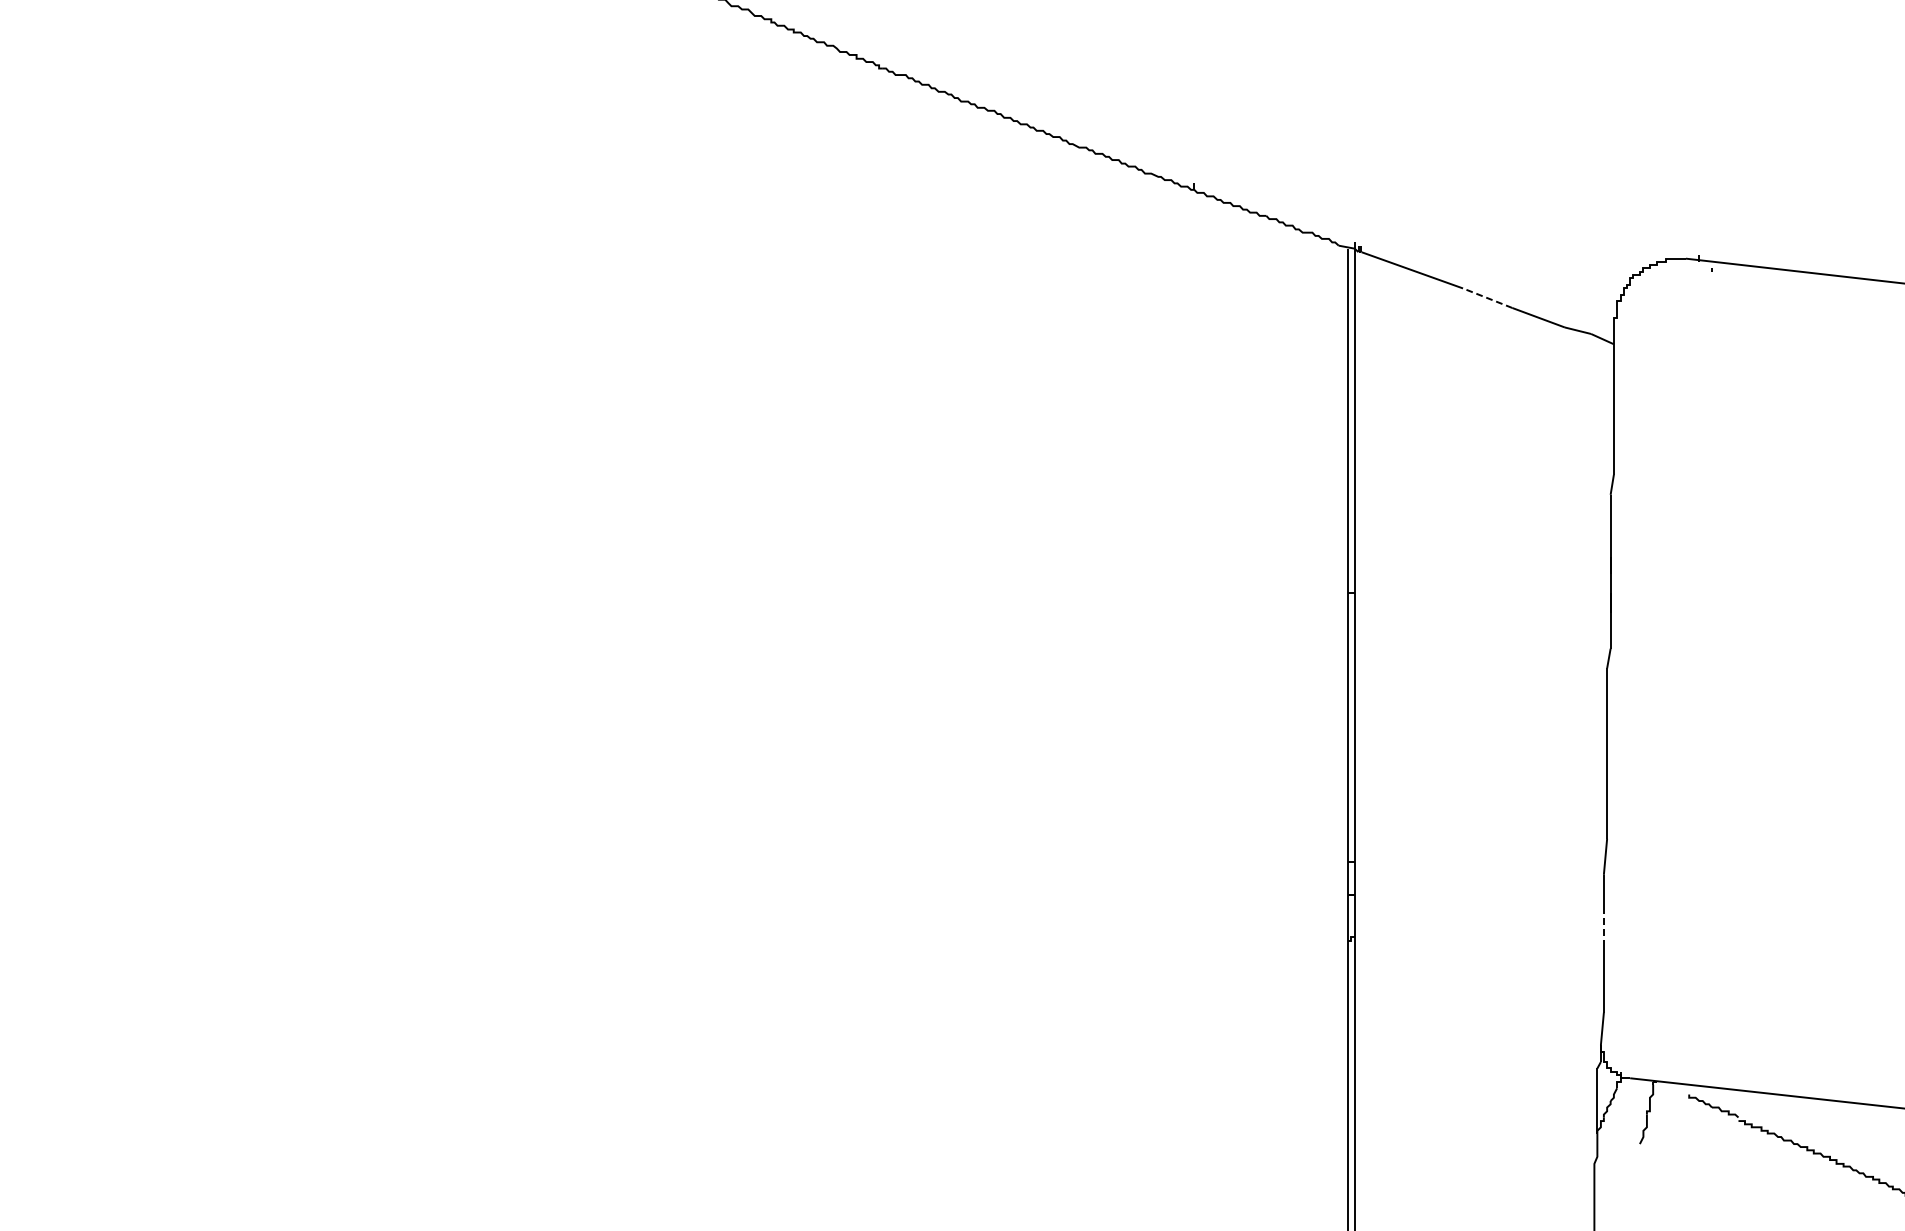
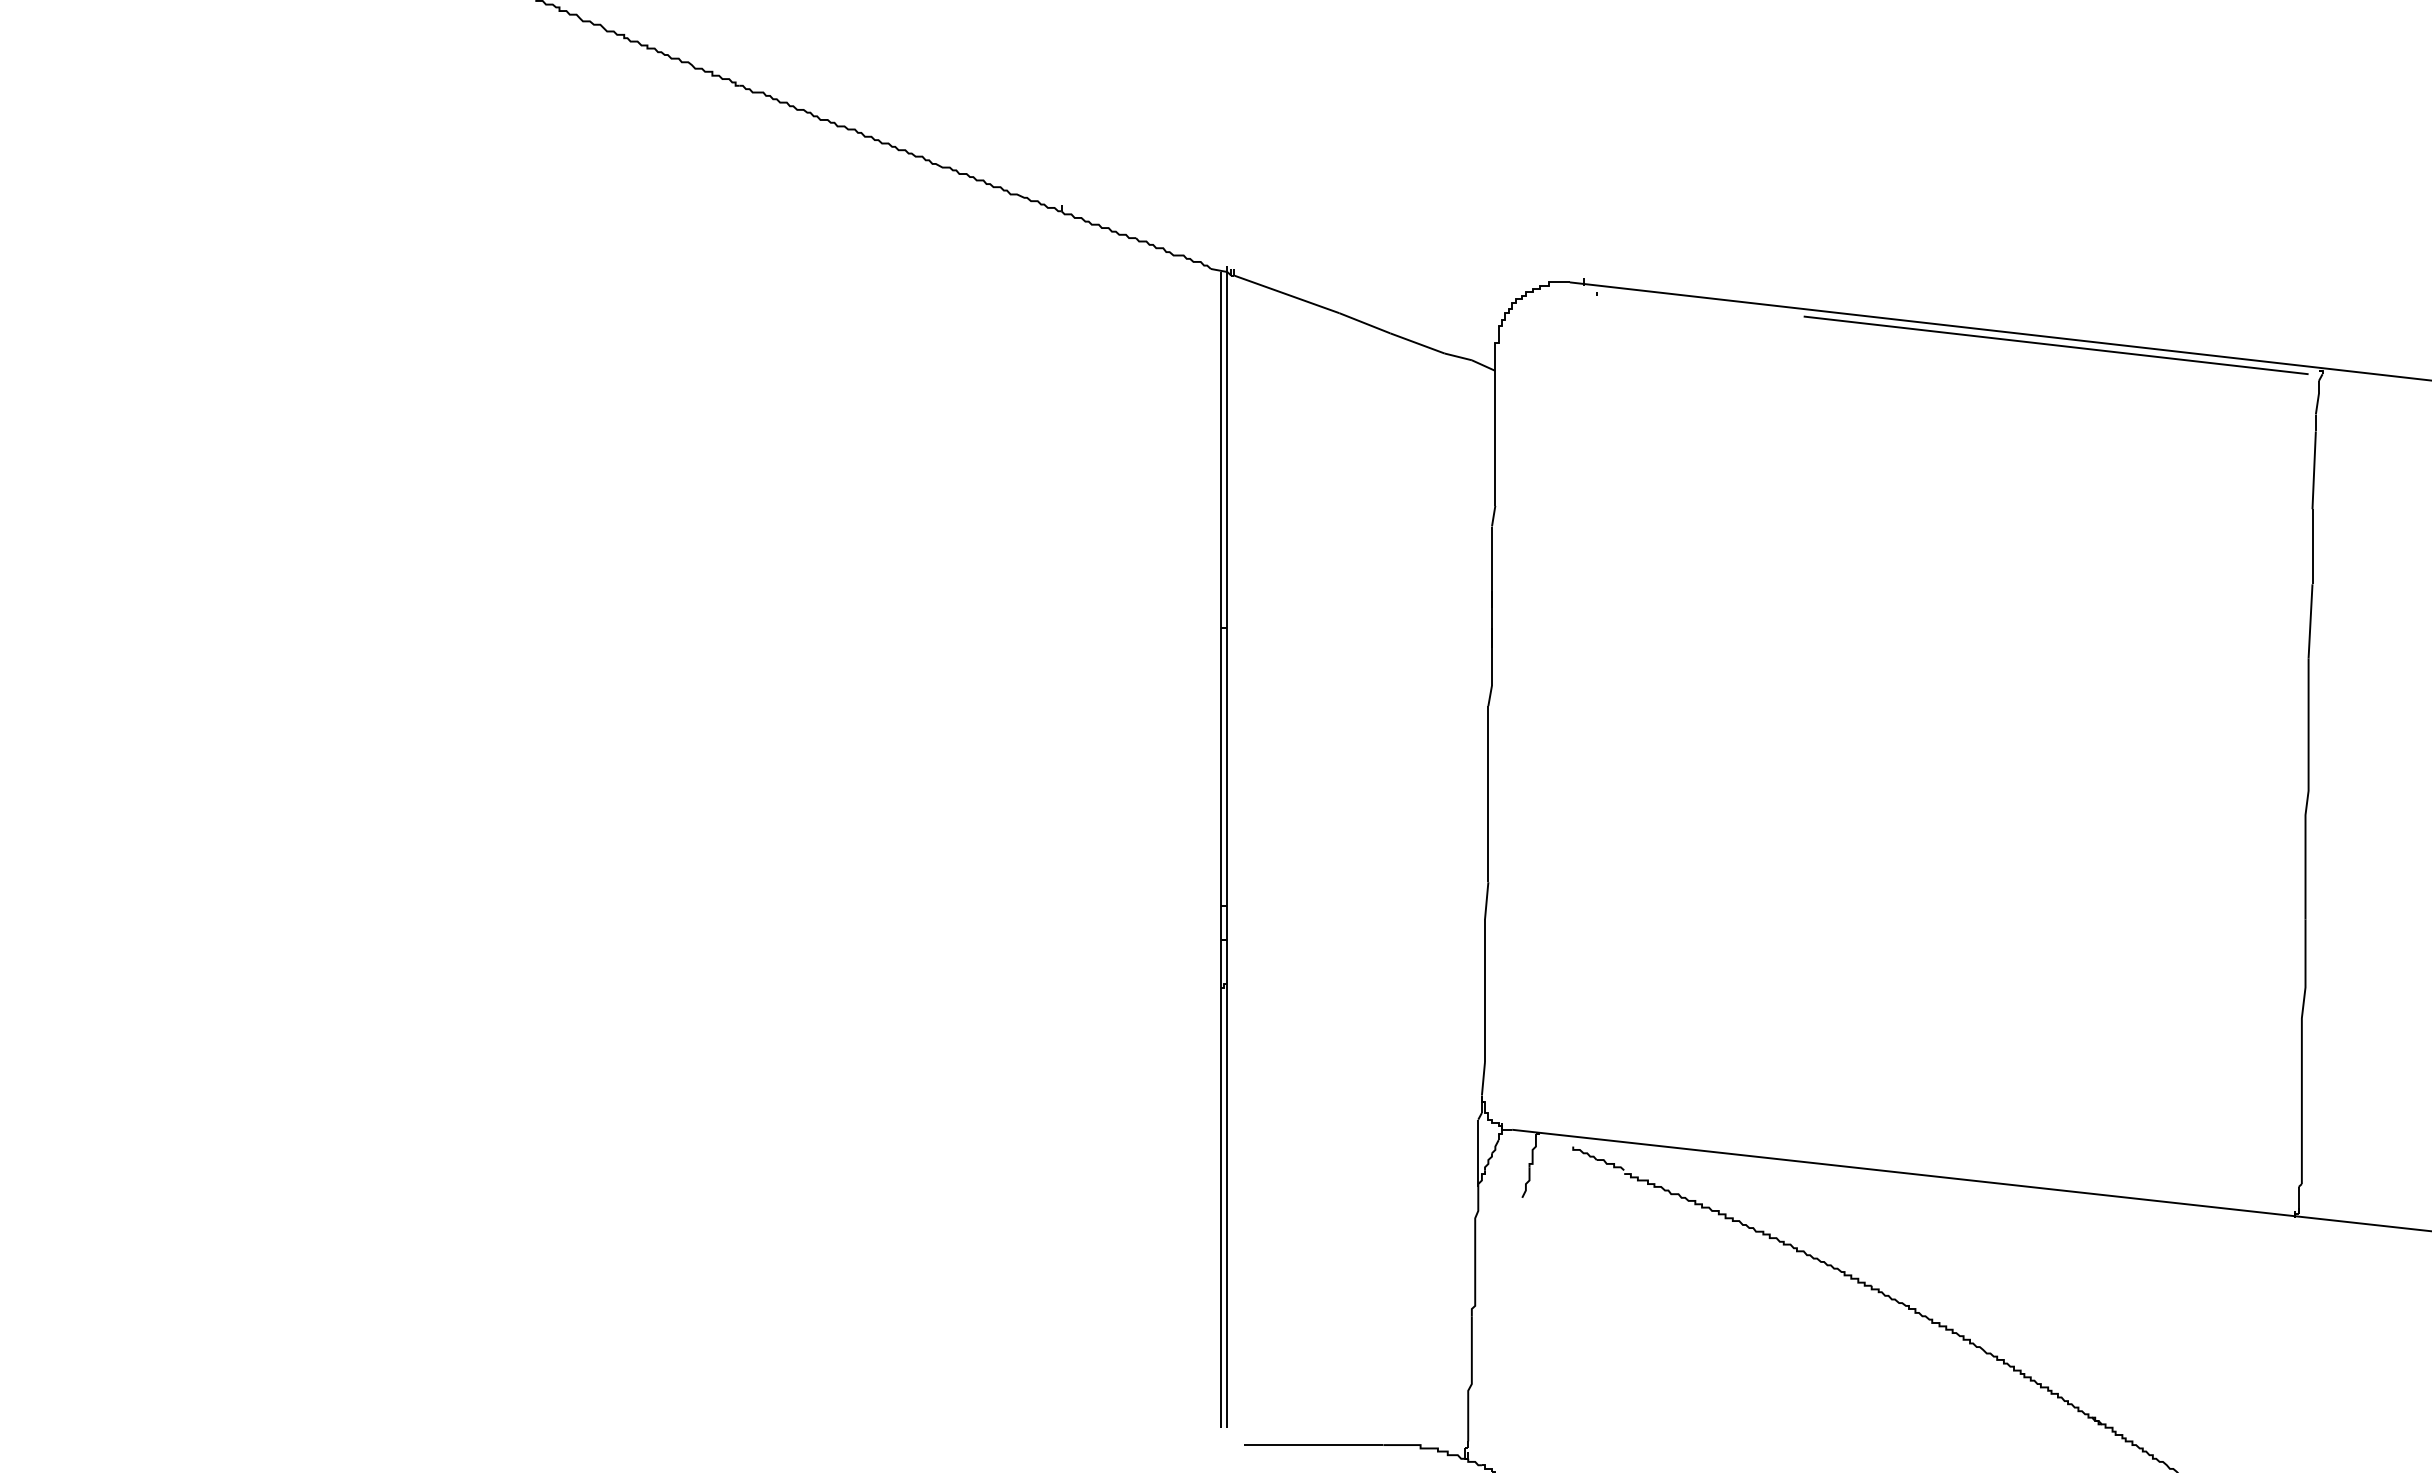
line: (1487, 298) -> (1364, 323), dashed -> solid
line: (1604, 926) -> (1485, 972), dashed -> solid

